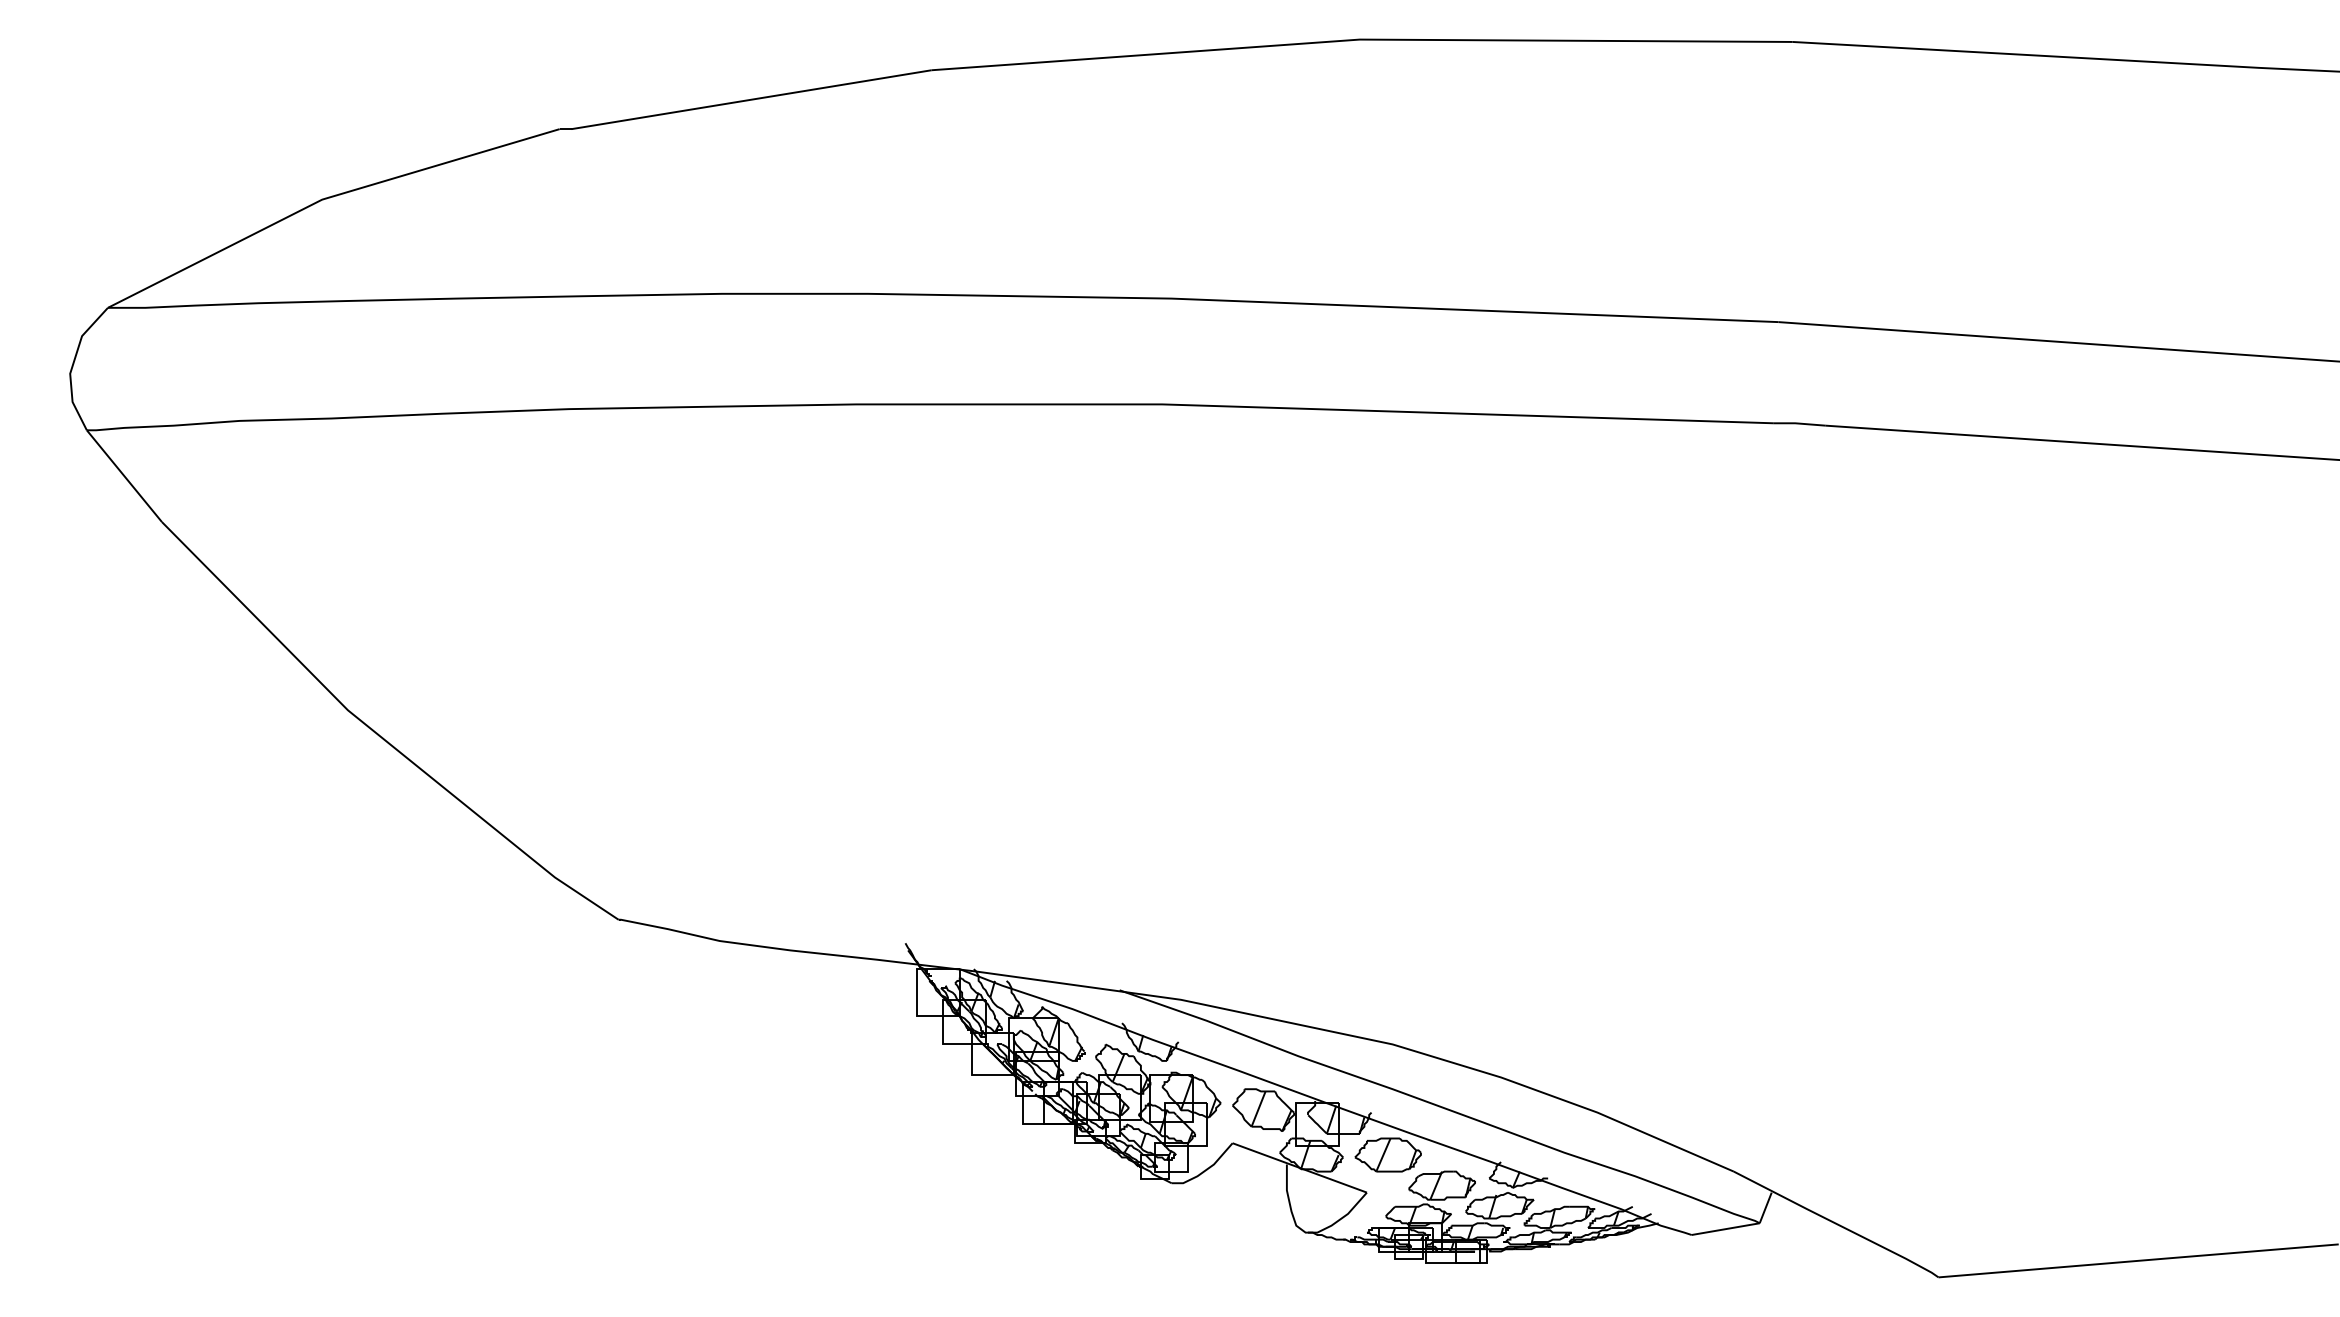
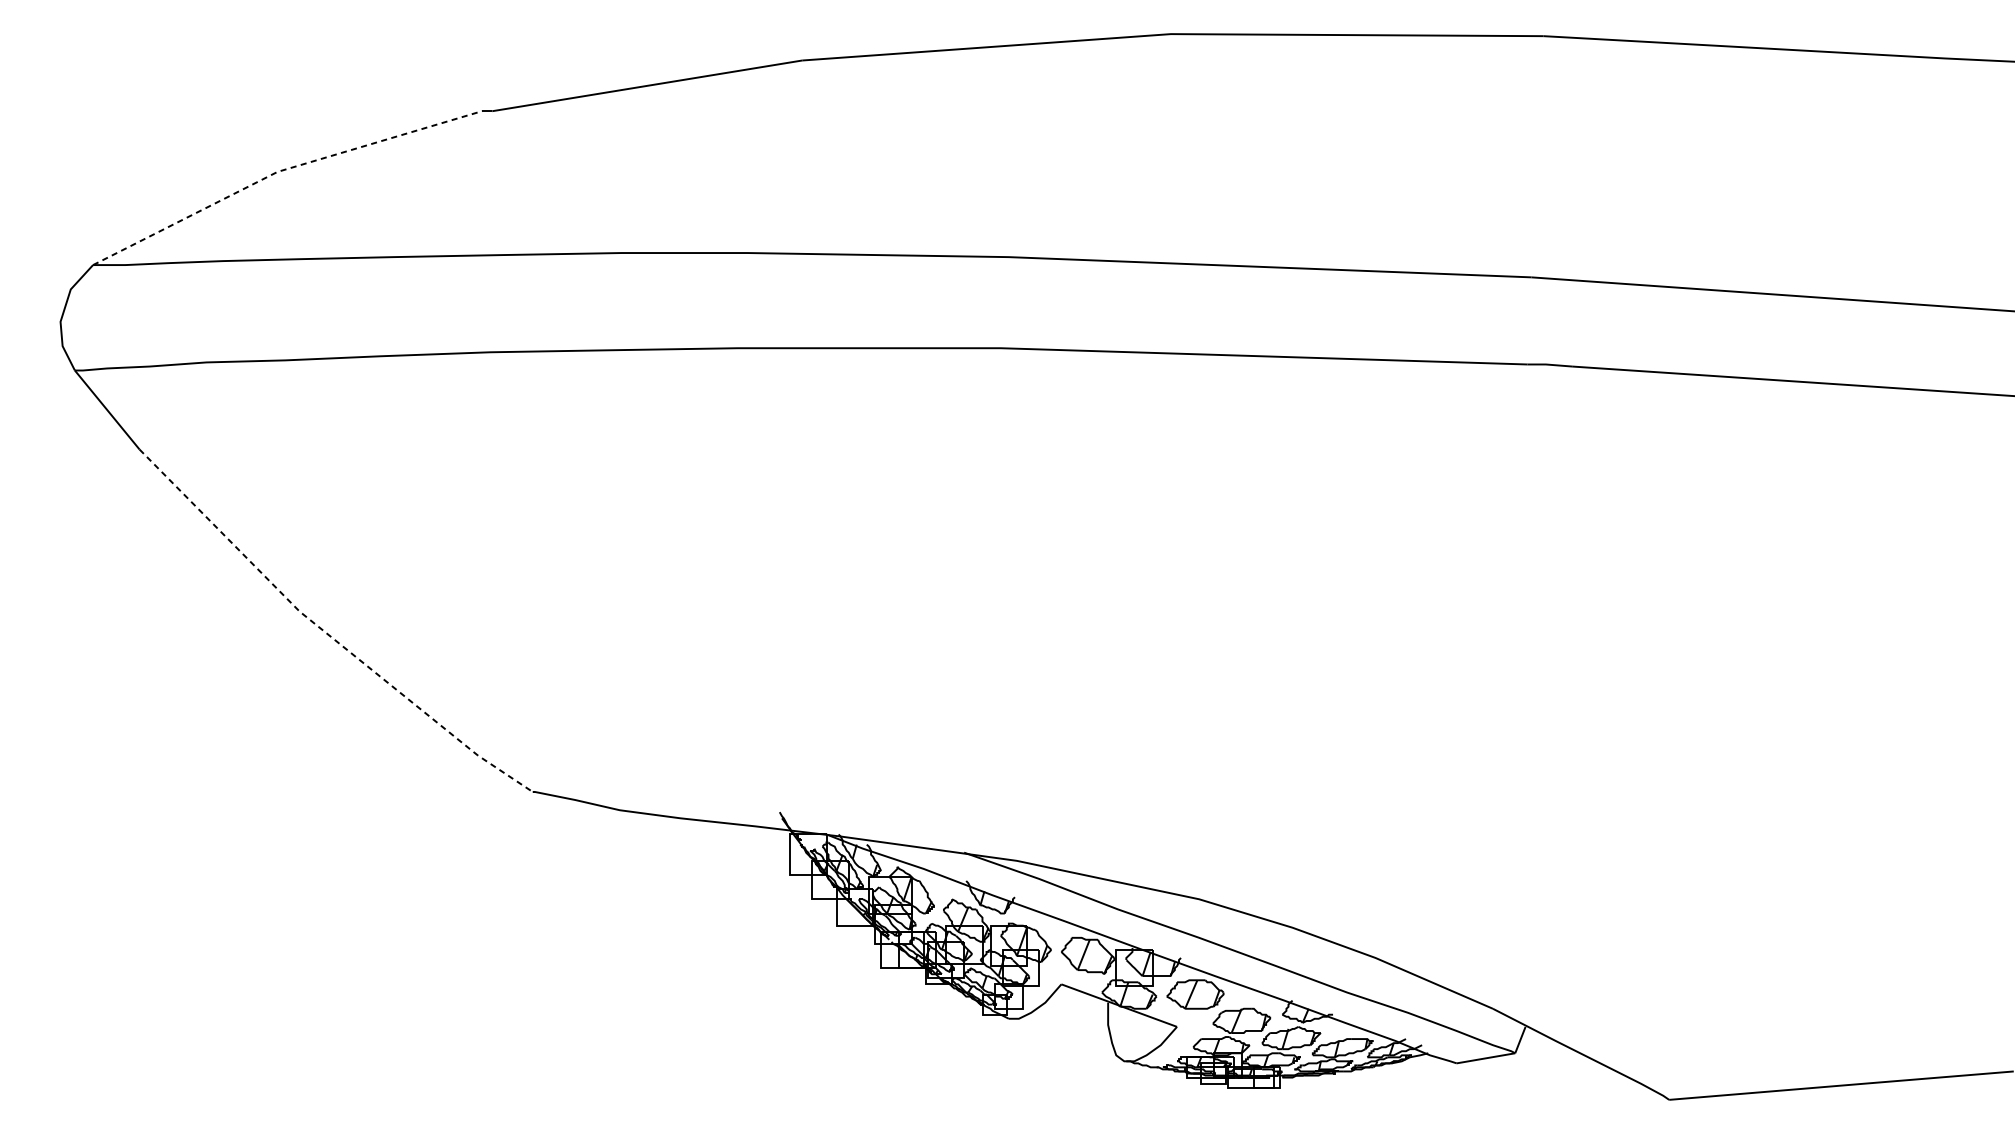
line: (325, 198) -> (280, 170), solid -> dashed
line: (378, 735) -> (326, 633), solid -> dashed

